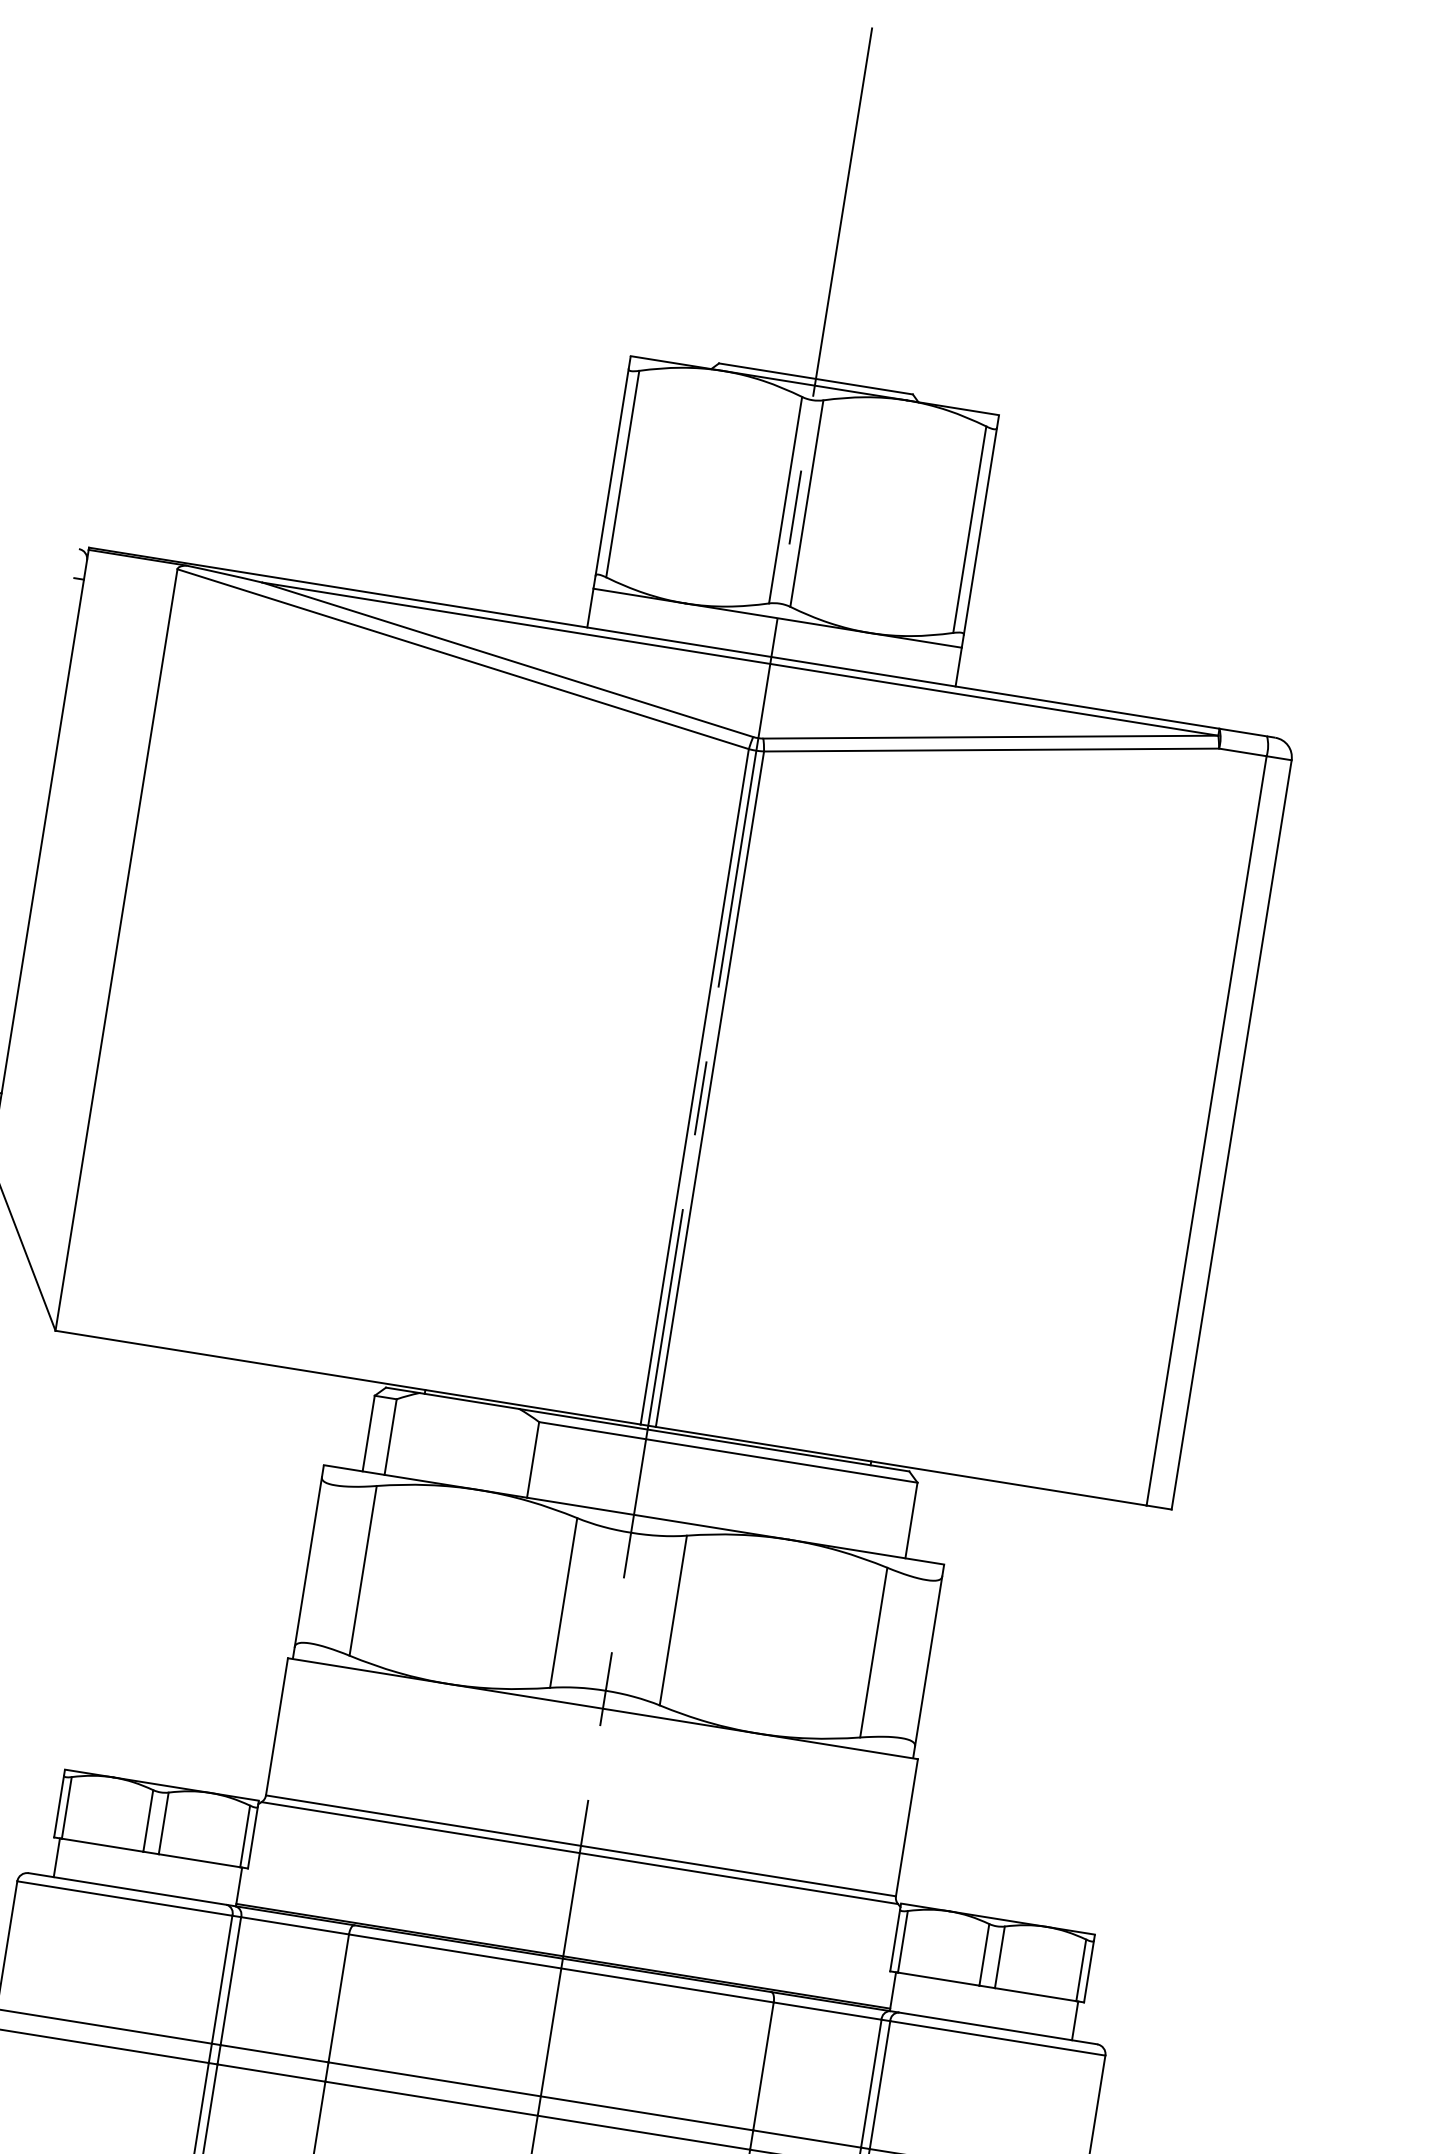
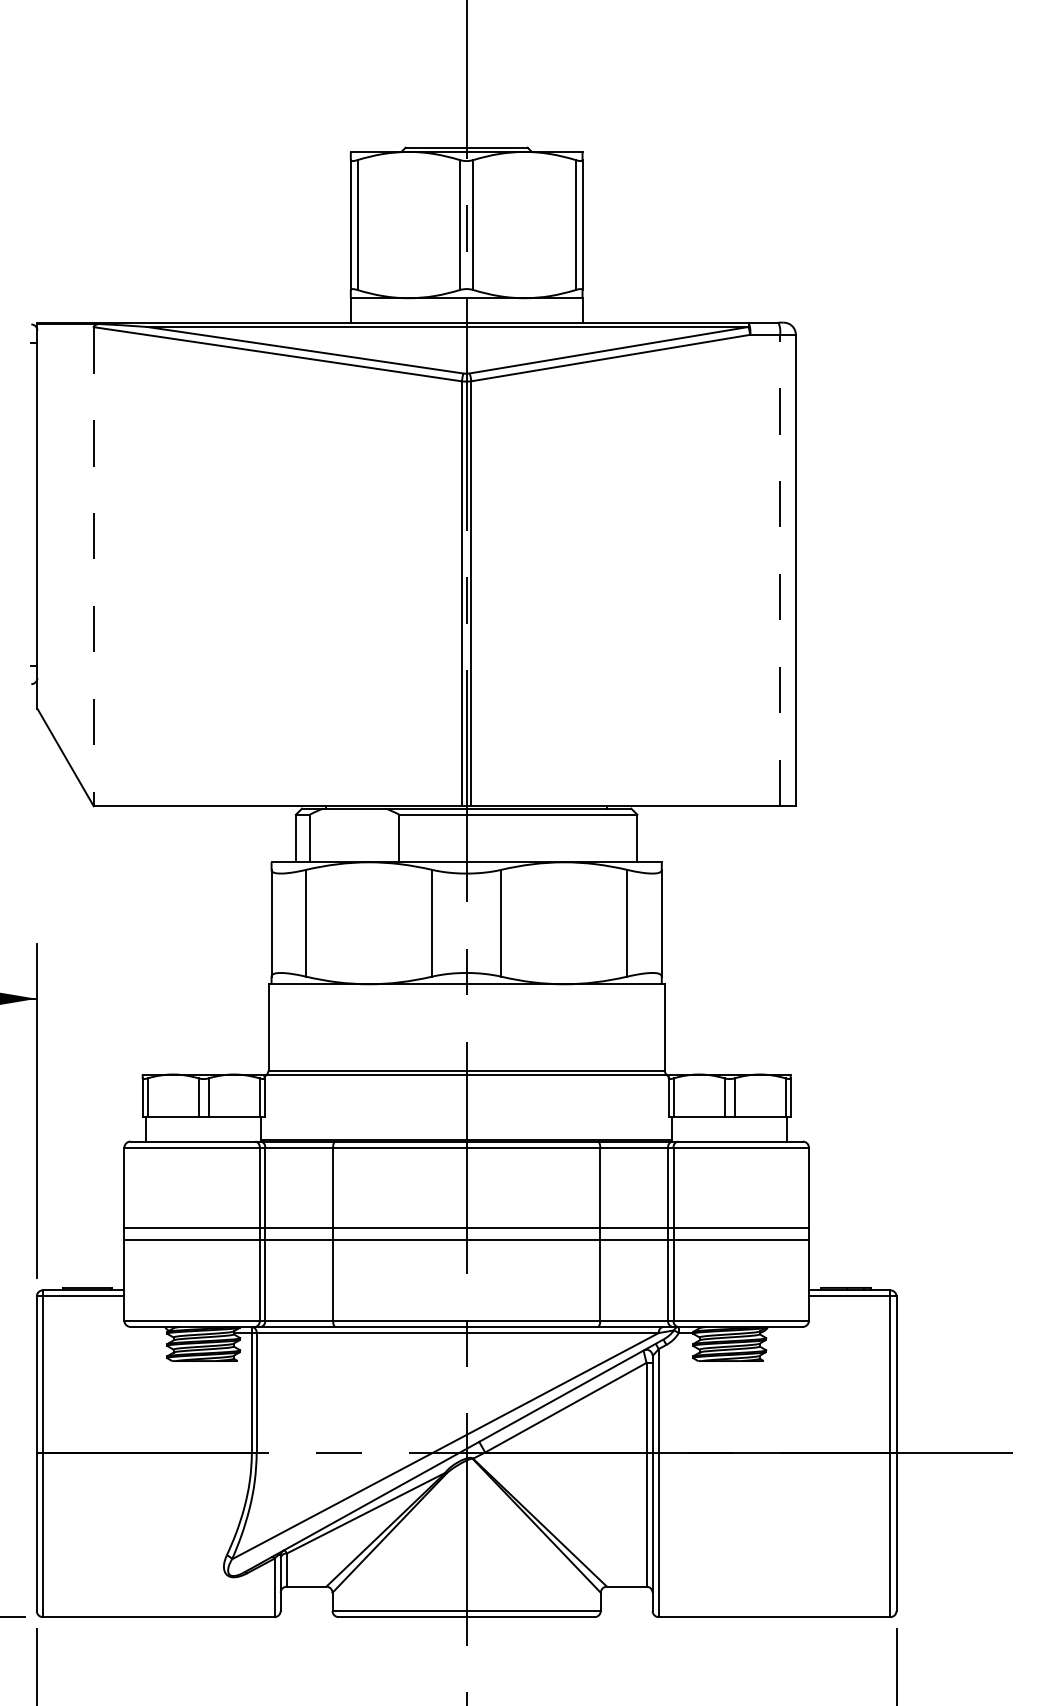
line: (116, 949) -> (93, 566), solid -> dashed
line: (1207, 1130) -> (780, 570), solid -> dashed

